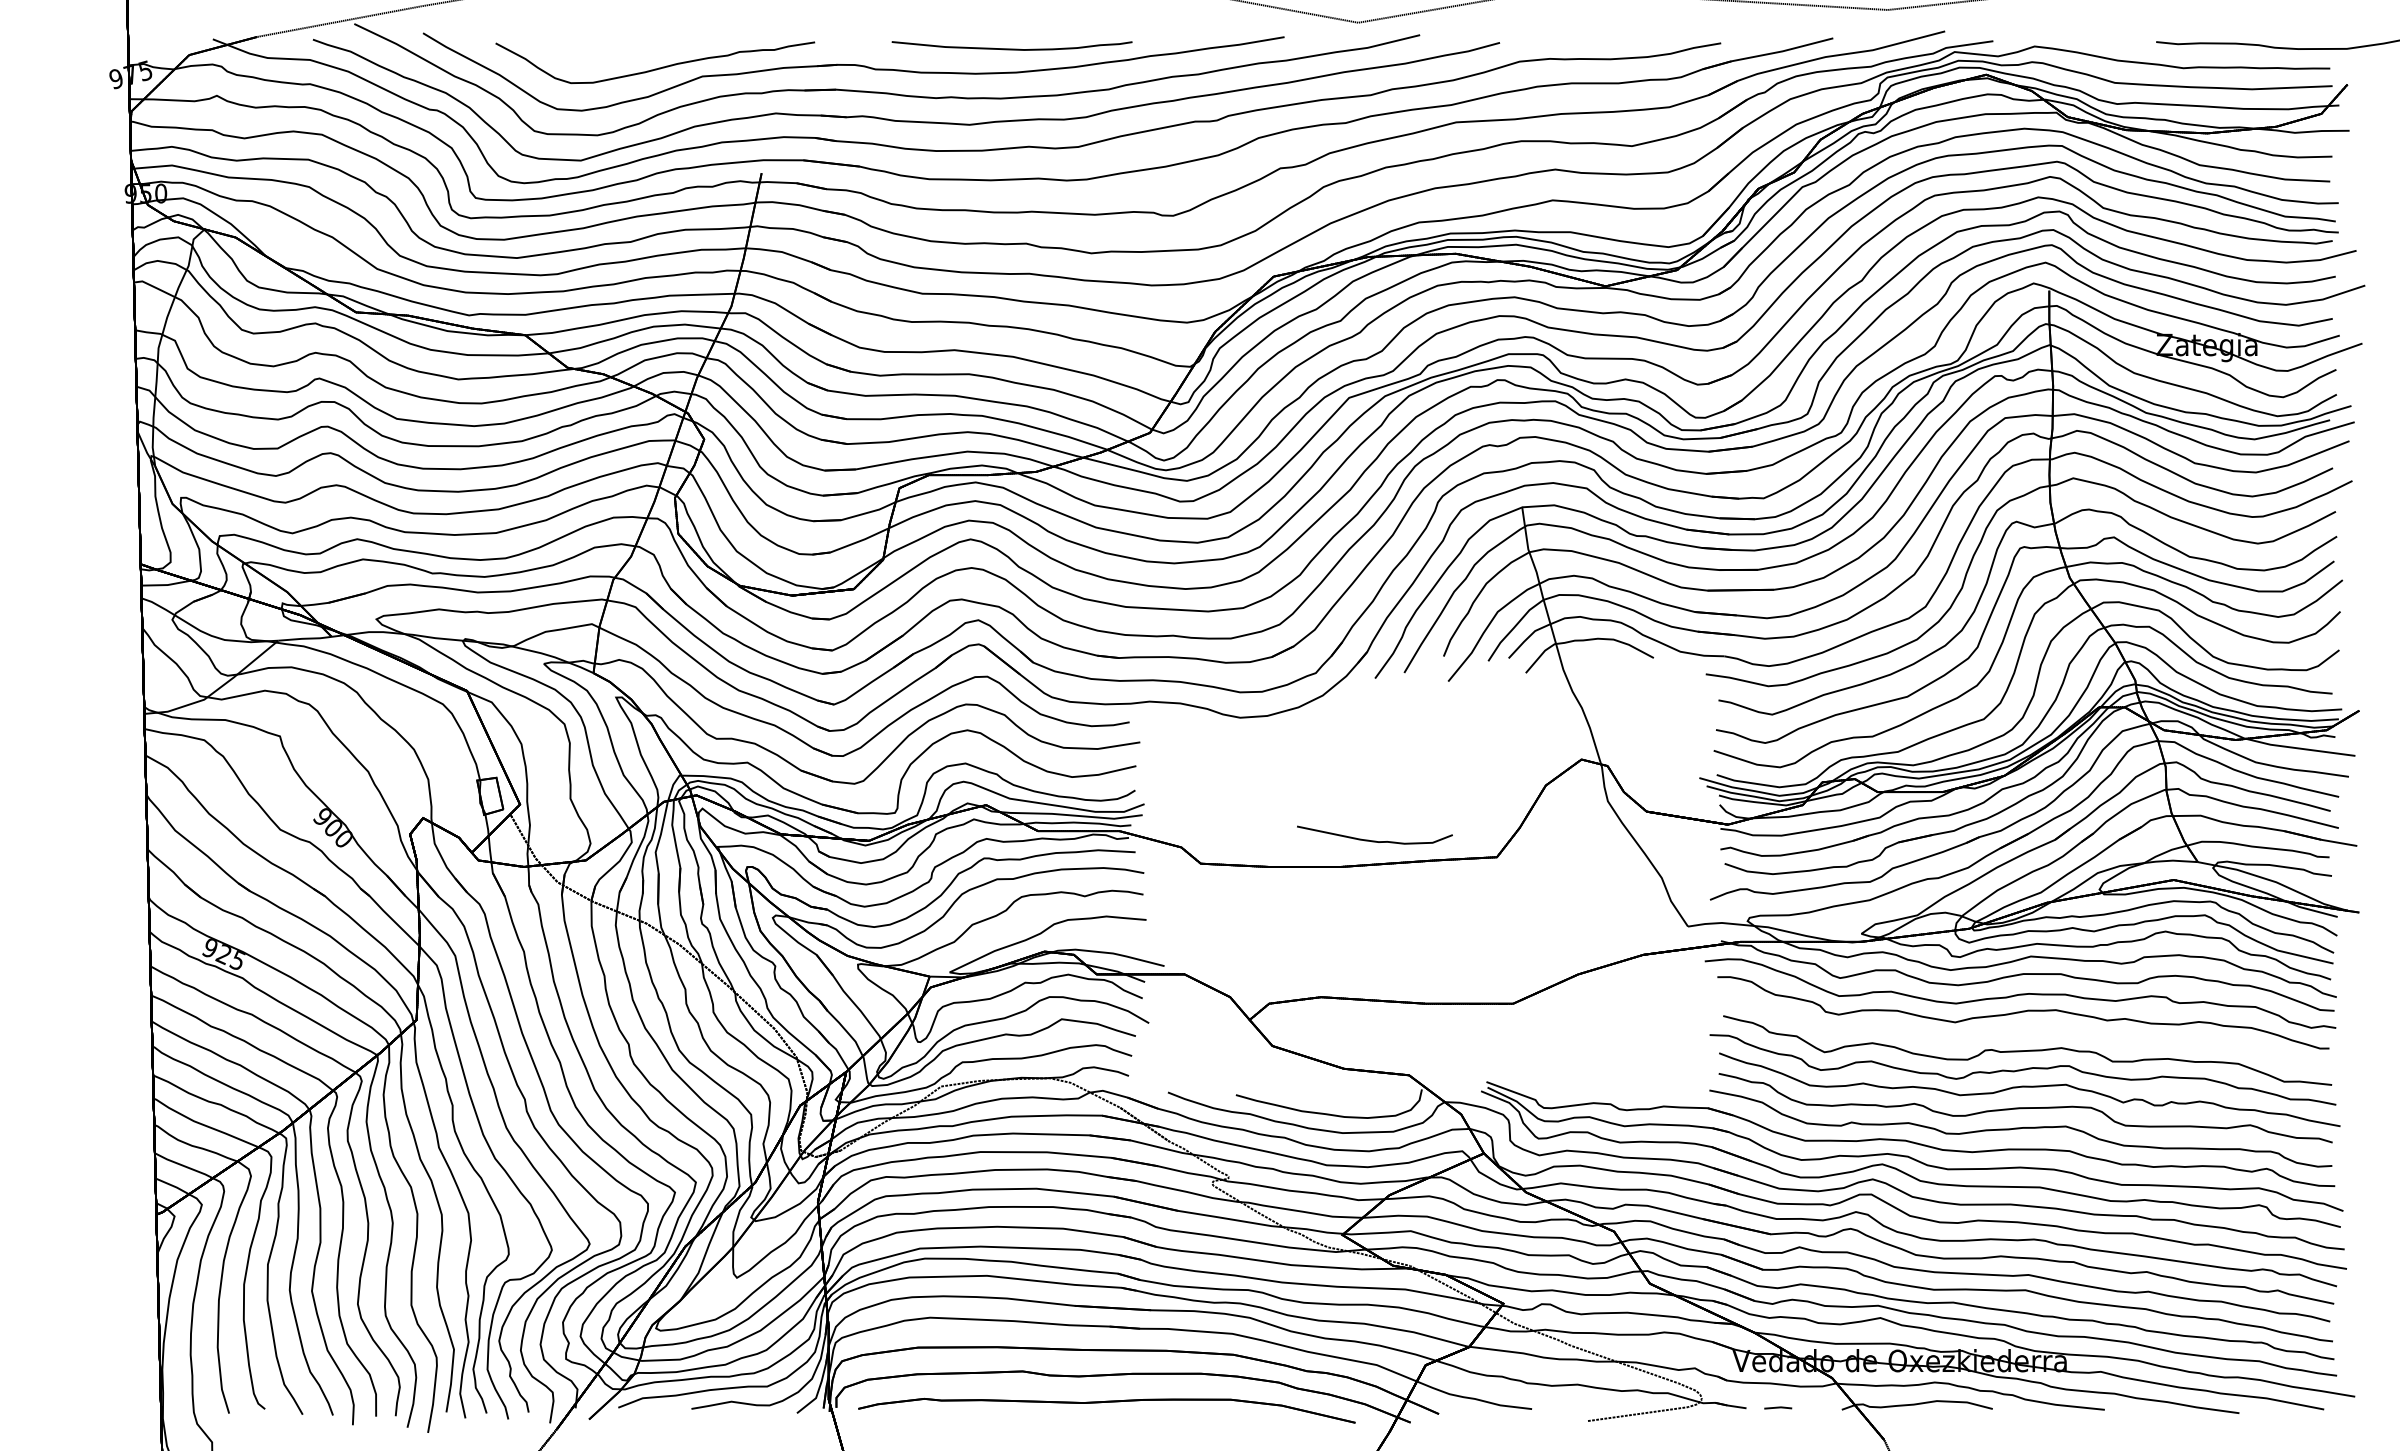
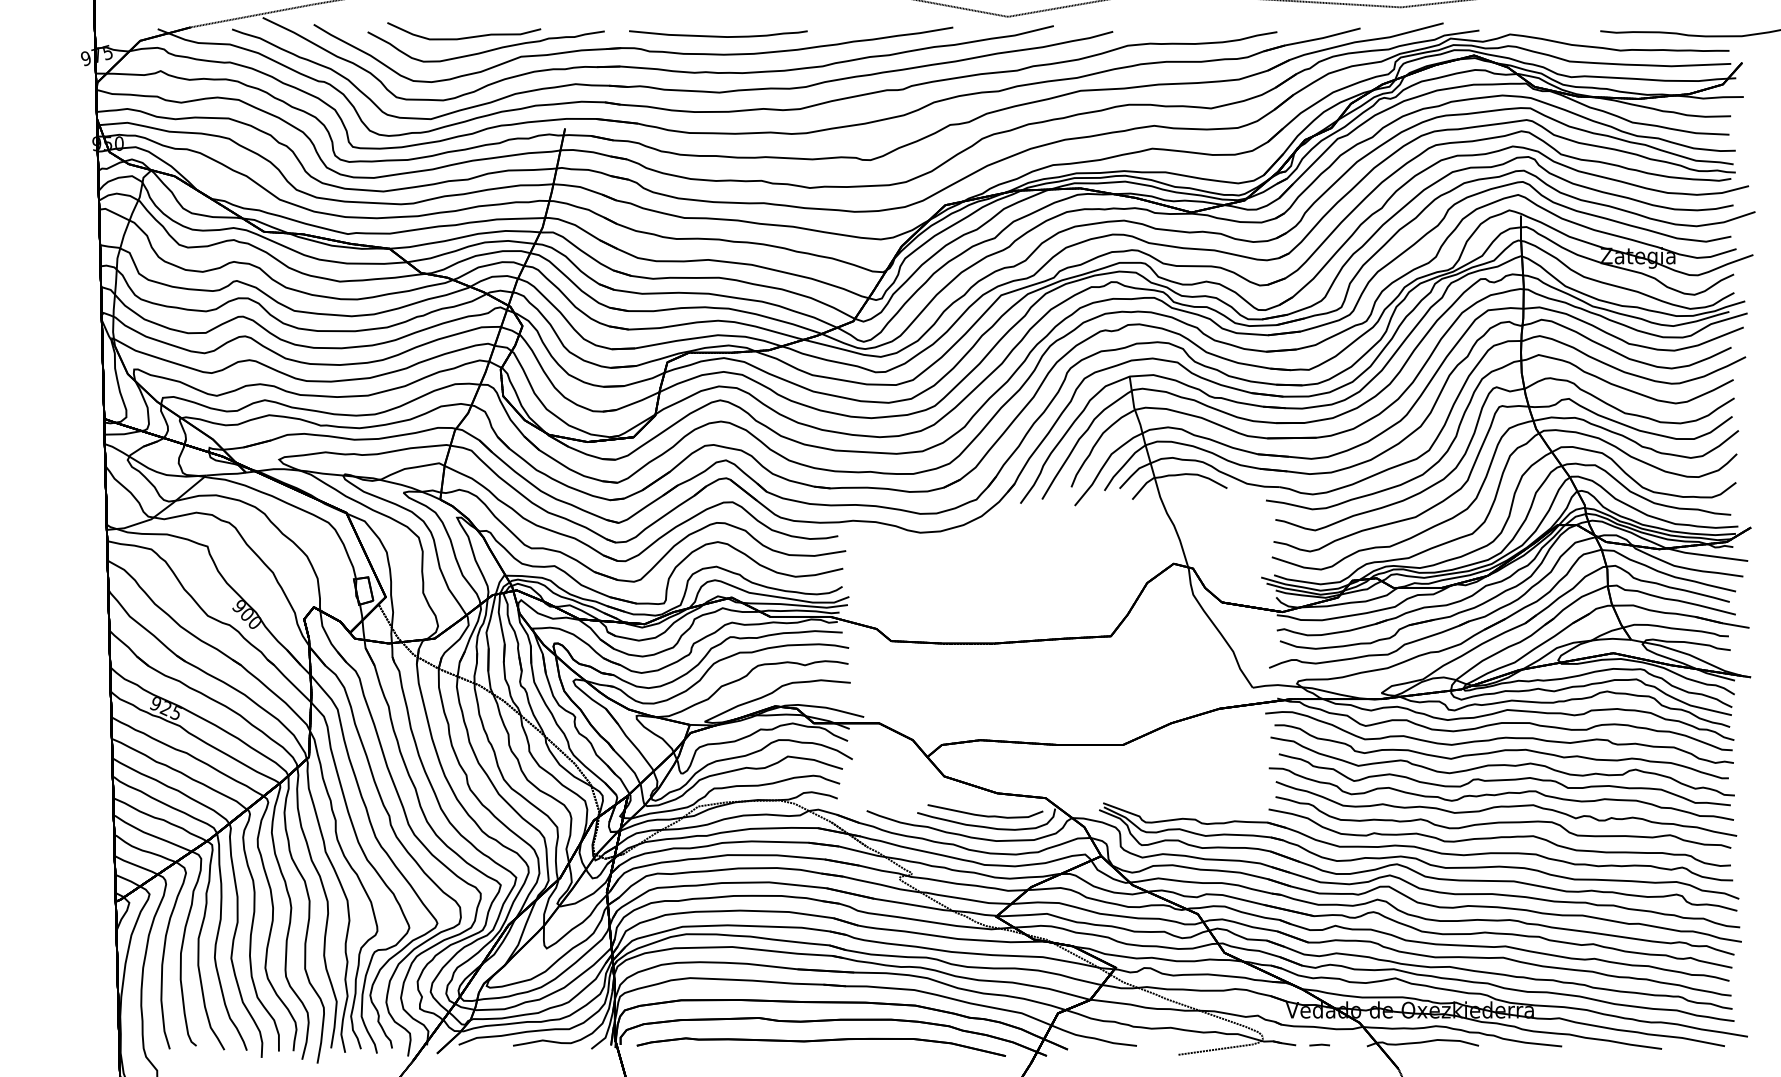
part: (1011, 45) -> (717, 33), moved
part: (625, 50) -> (464, 37), added
curve: (1374, 840) -> (985, 815), moved
curve: (2024, 1031) -> (1502, 765), added

